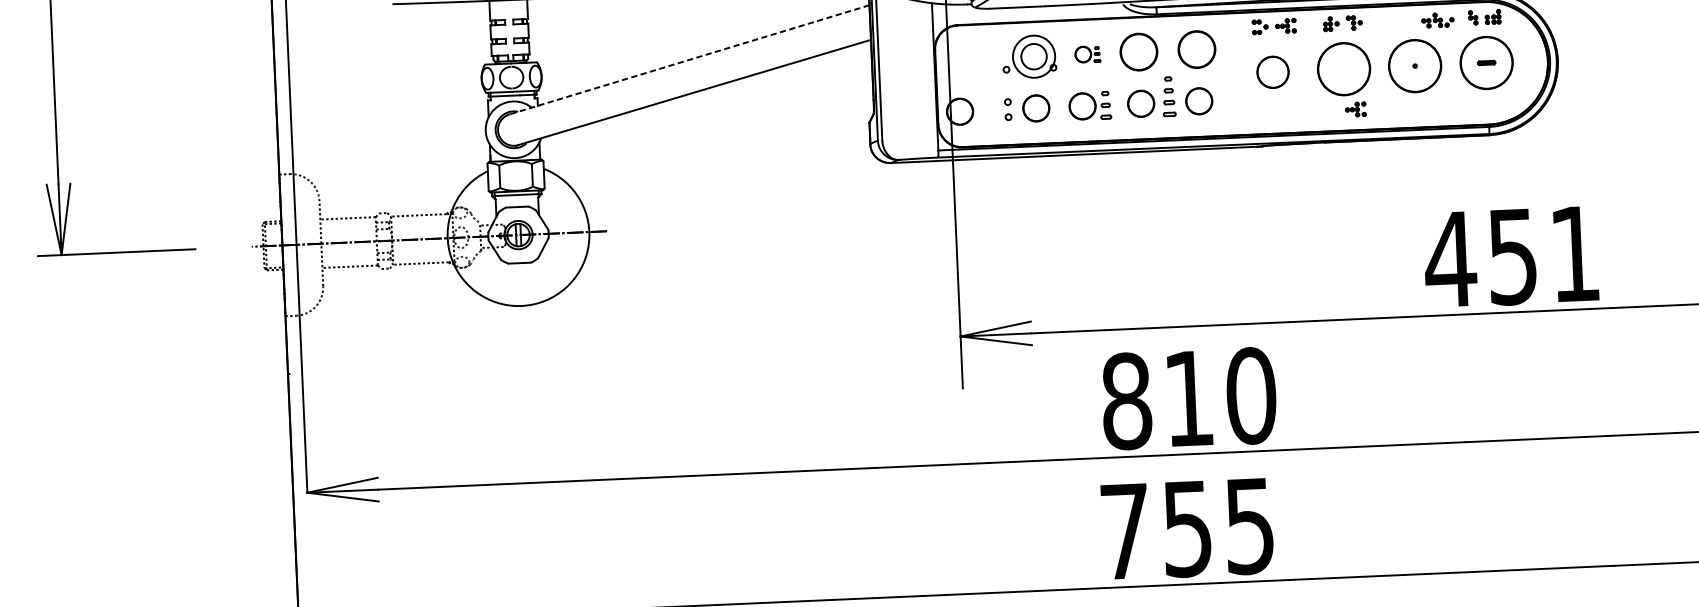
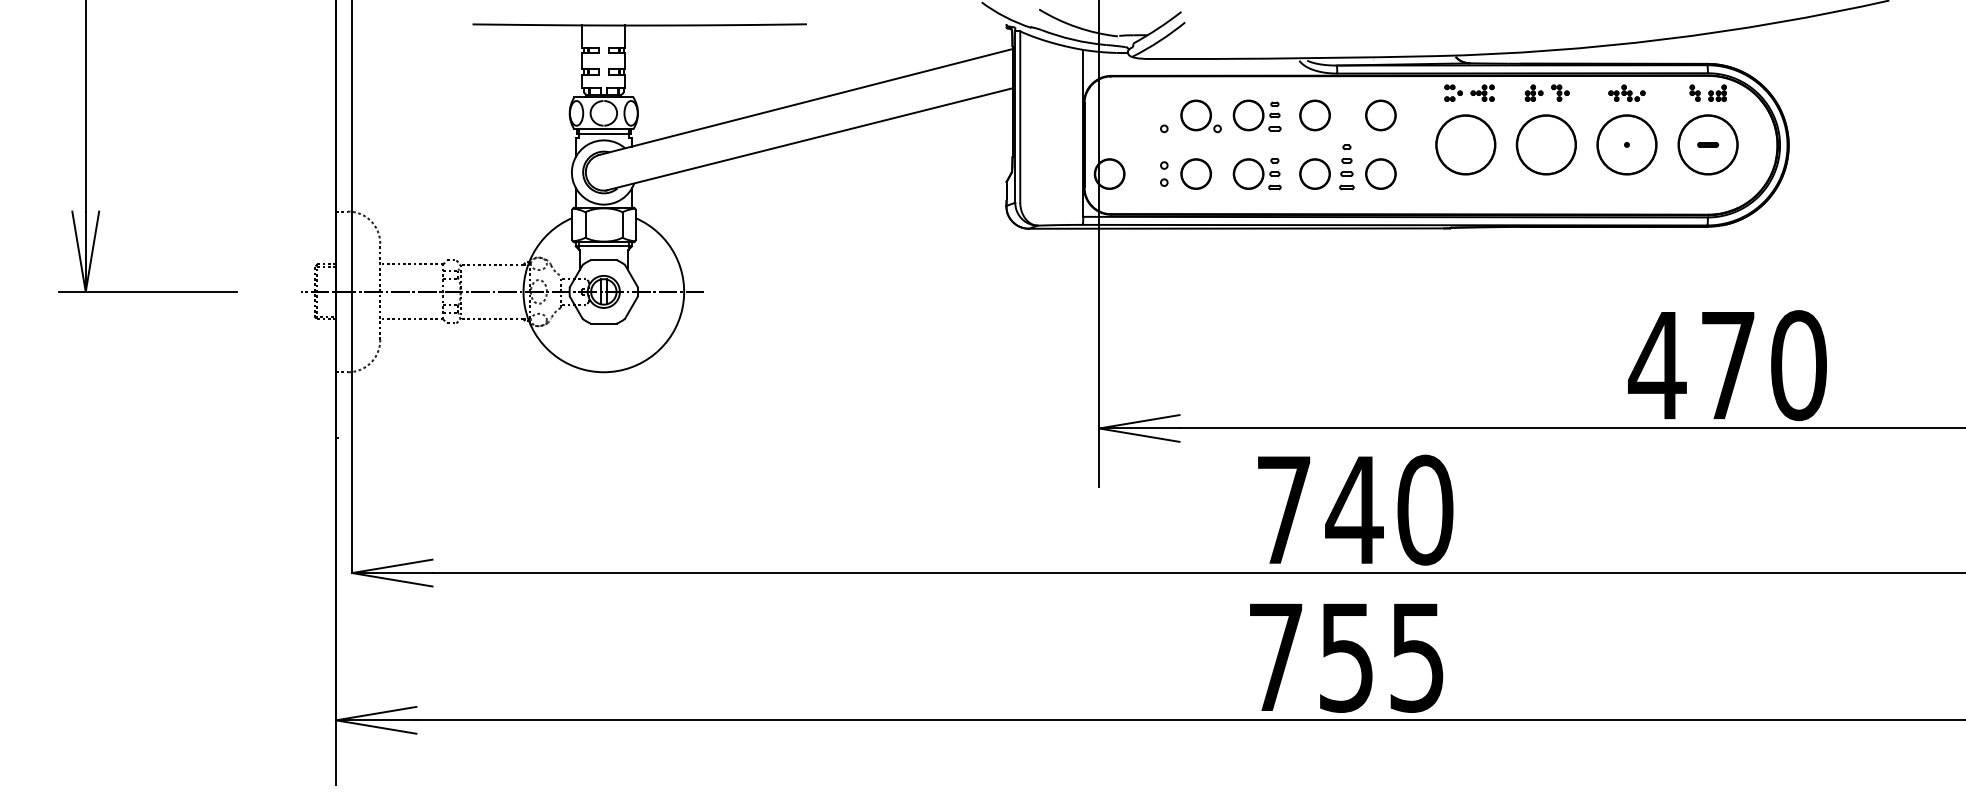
part: (1437, 19) -> (1626, 92), moved
part: (1196, 49) -> (1380, 115), size x0.71
part: (1138, 52) -> (1314, 115), size x0.71
part: (1087, 54) -> (1256, 115), size x1.67
circle: (1034, 56) -> (1196, 115), size x0.62
line: (689, 60) -> (805, 102), dashed -> solid
circle: (1272, 71) -> (1465, 144), size x1.67
part: (1355, 108) -> (1557, 190), removed
text: (1543, 255) -> (1763, 365), 451 -> 470
text: (1157, 399) -> (1319, 509), 810 -> 740

